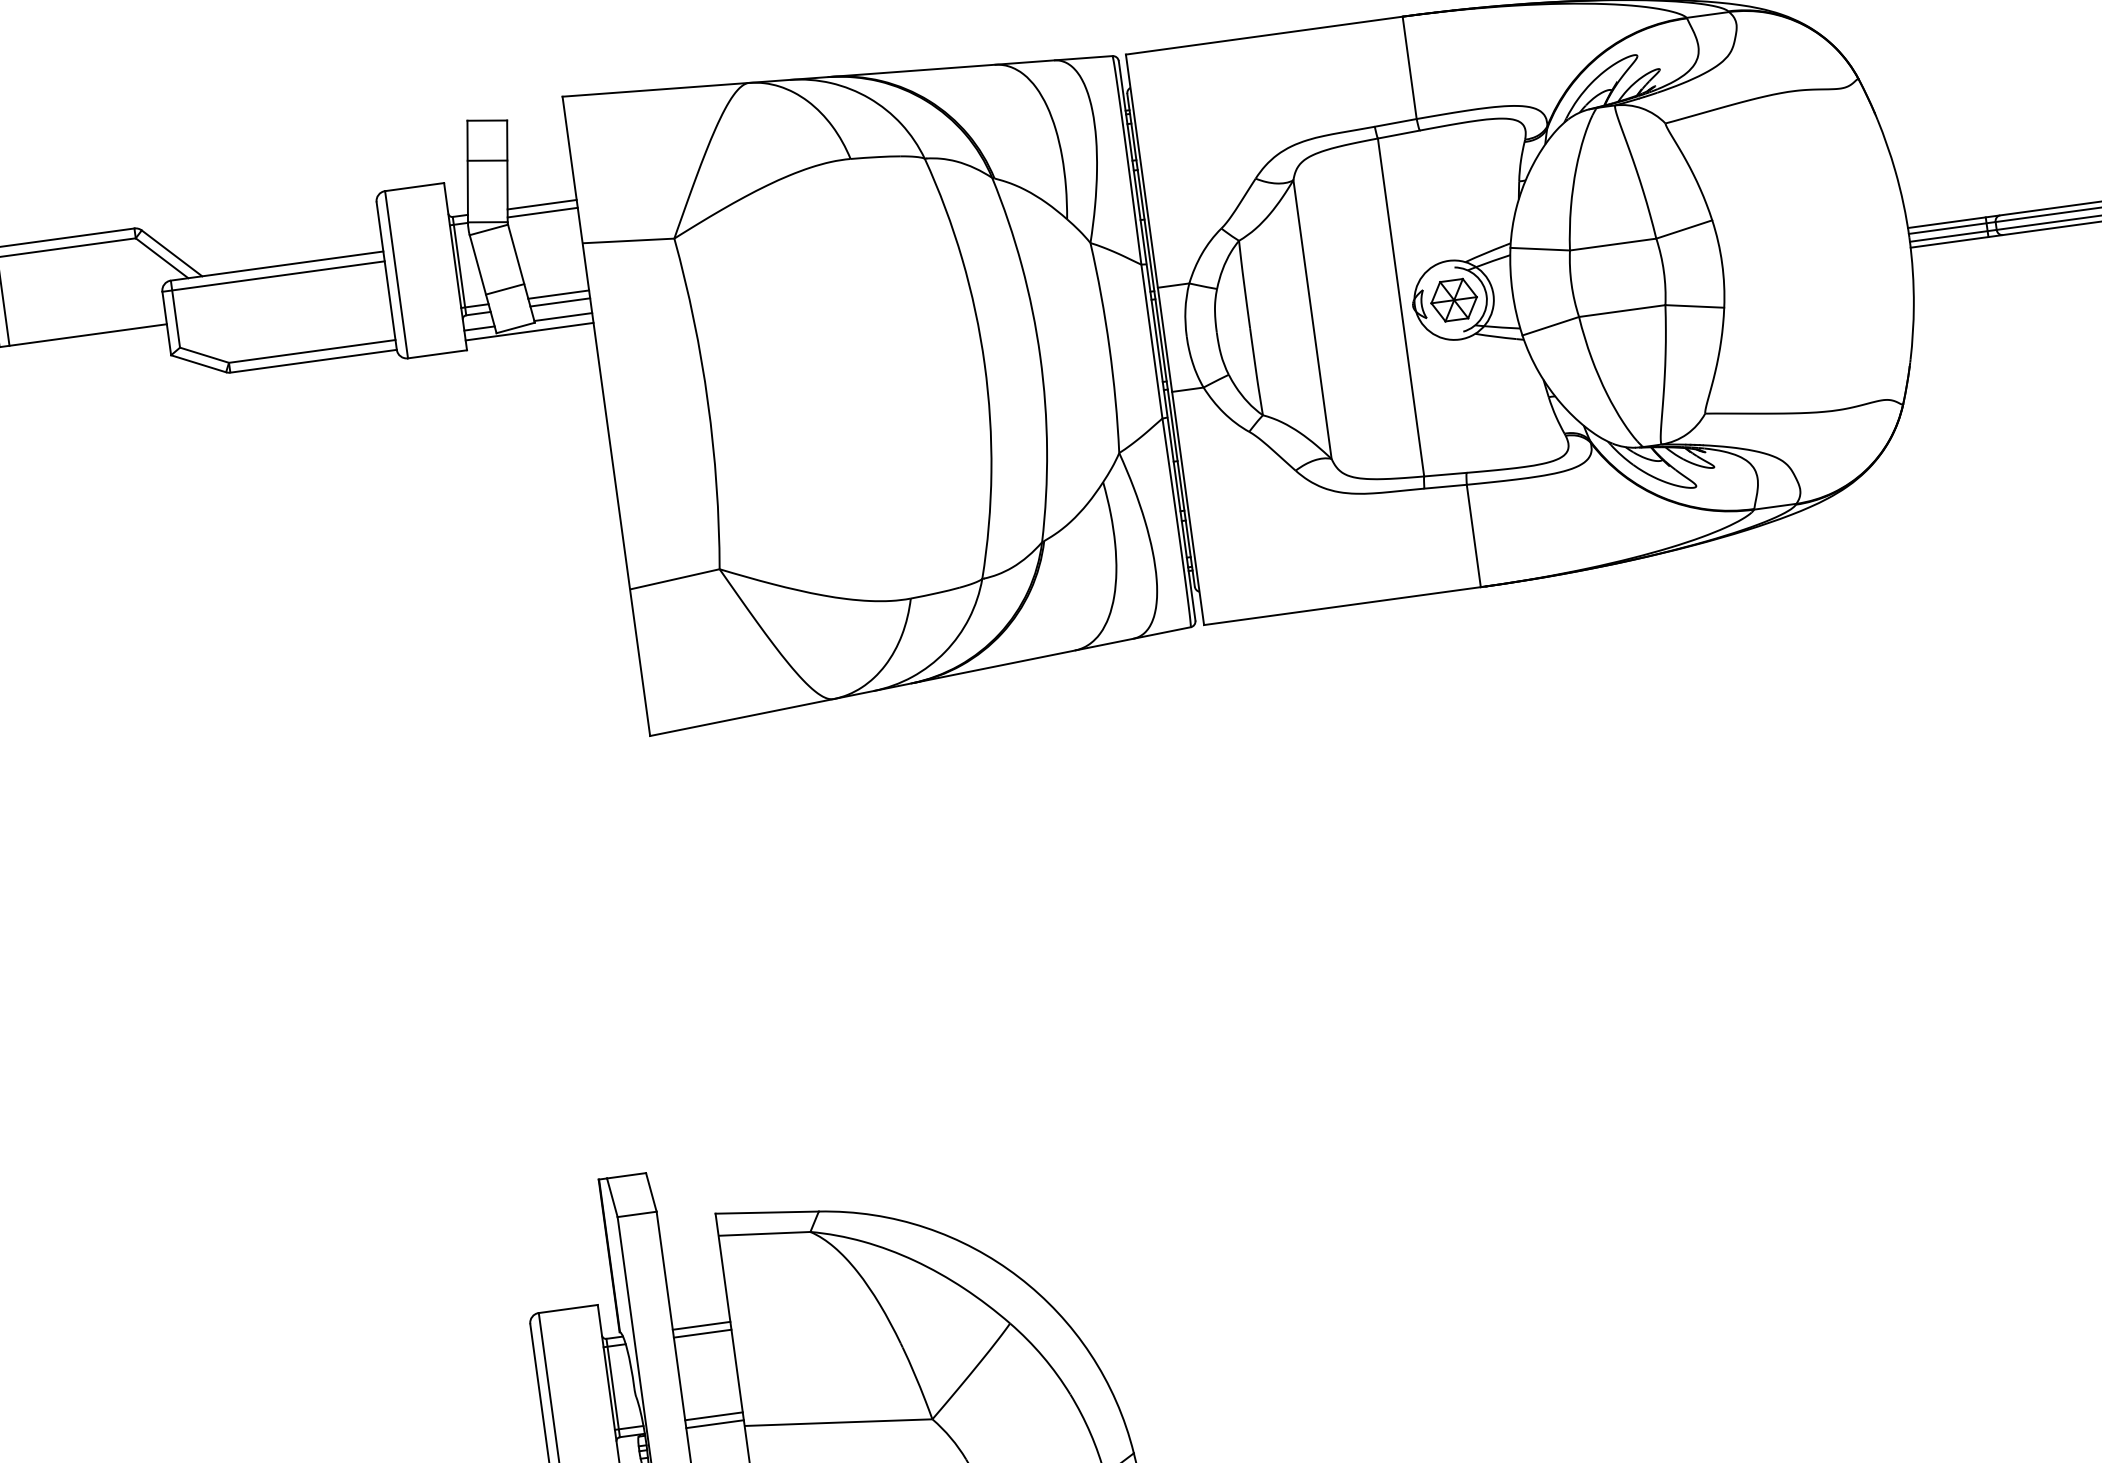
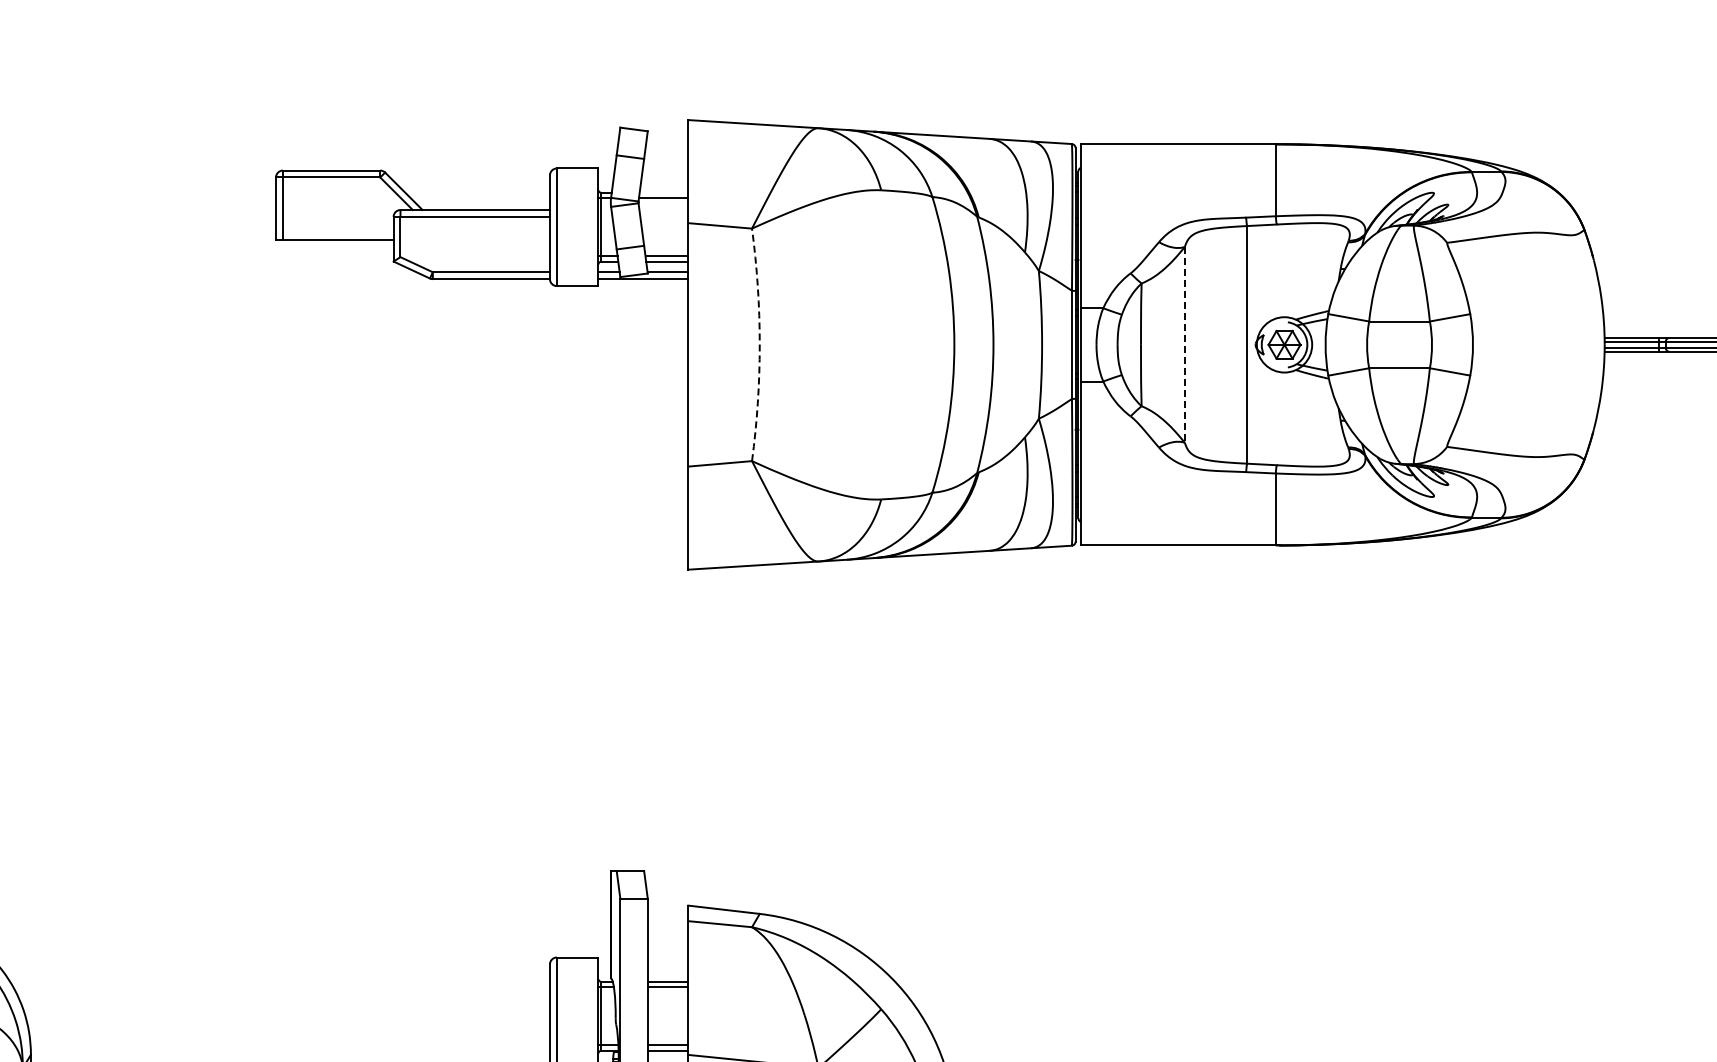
line: (541, 204) -> (663, 192), removed
line: (1311, 319) -> (1184, 344), solid -> dashed
arc: (707, 401) -> (759, 344), solid -> dashed

